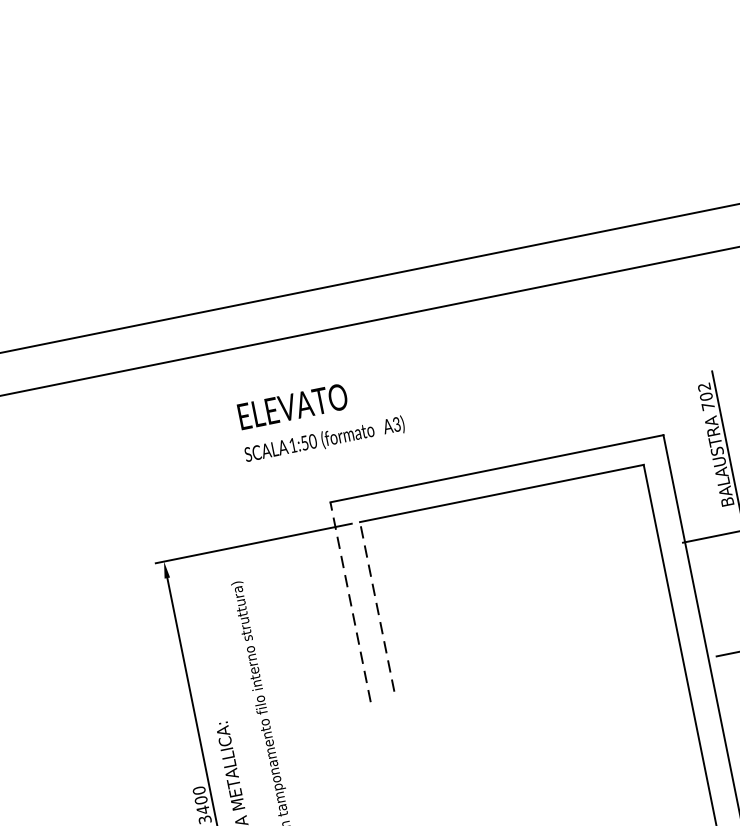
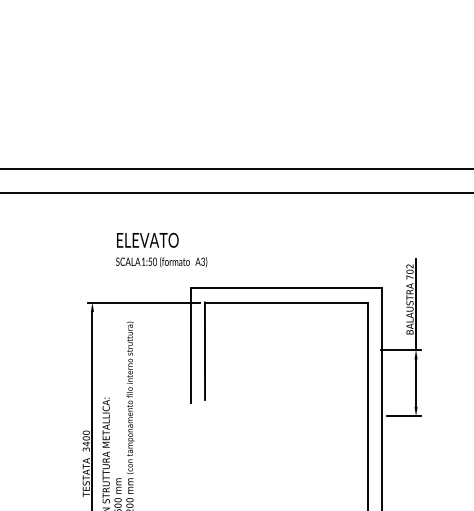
text: (320, 417) -> (161, 249), moved
line: (349, 602) -> (190, 345), dashed -> solid
line: (378, 607) -> (205, 351), dashed -> solid

